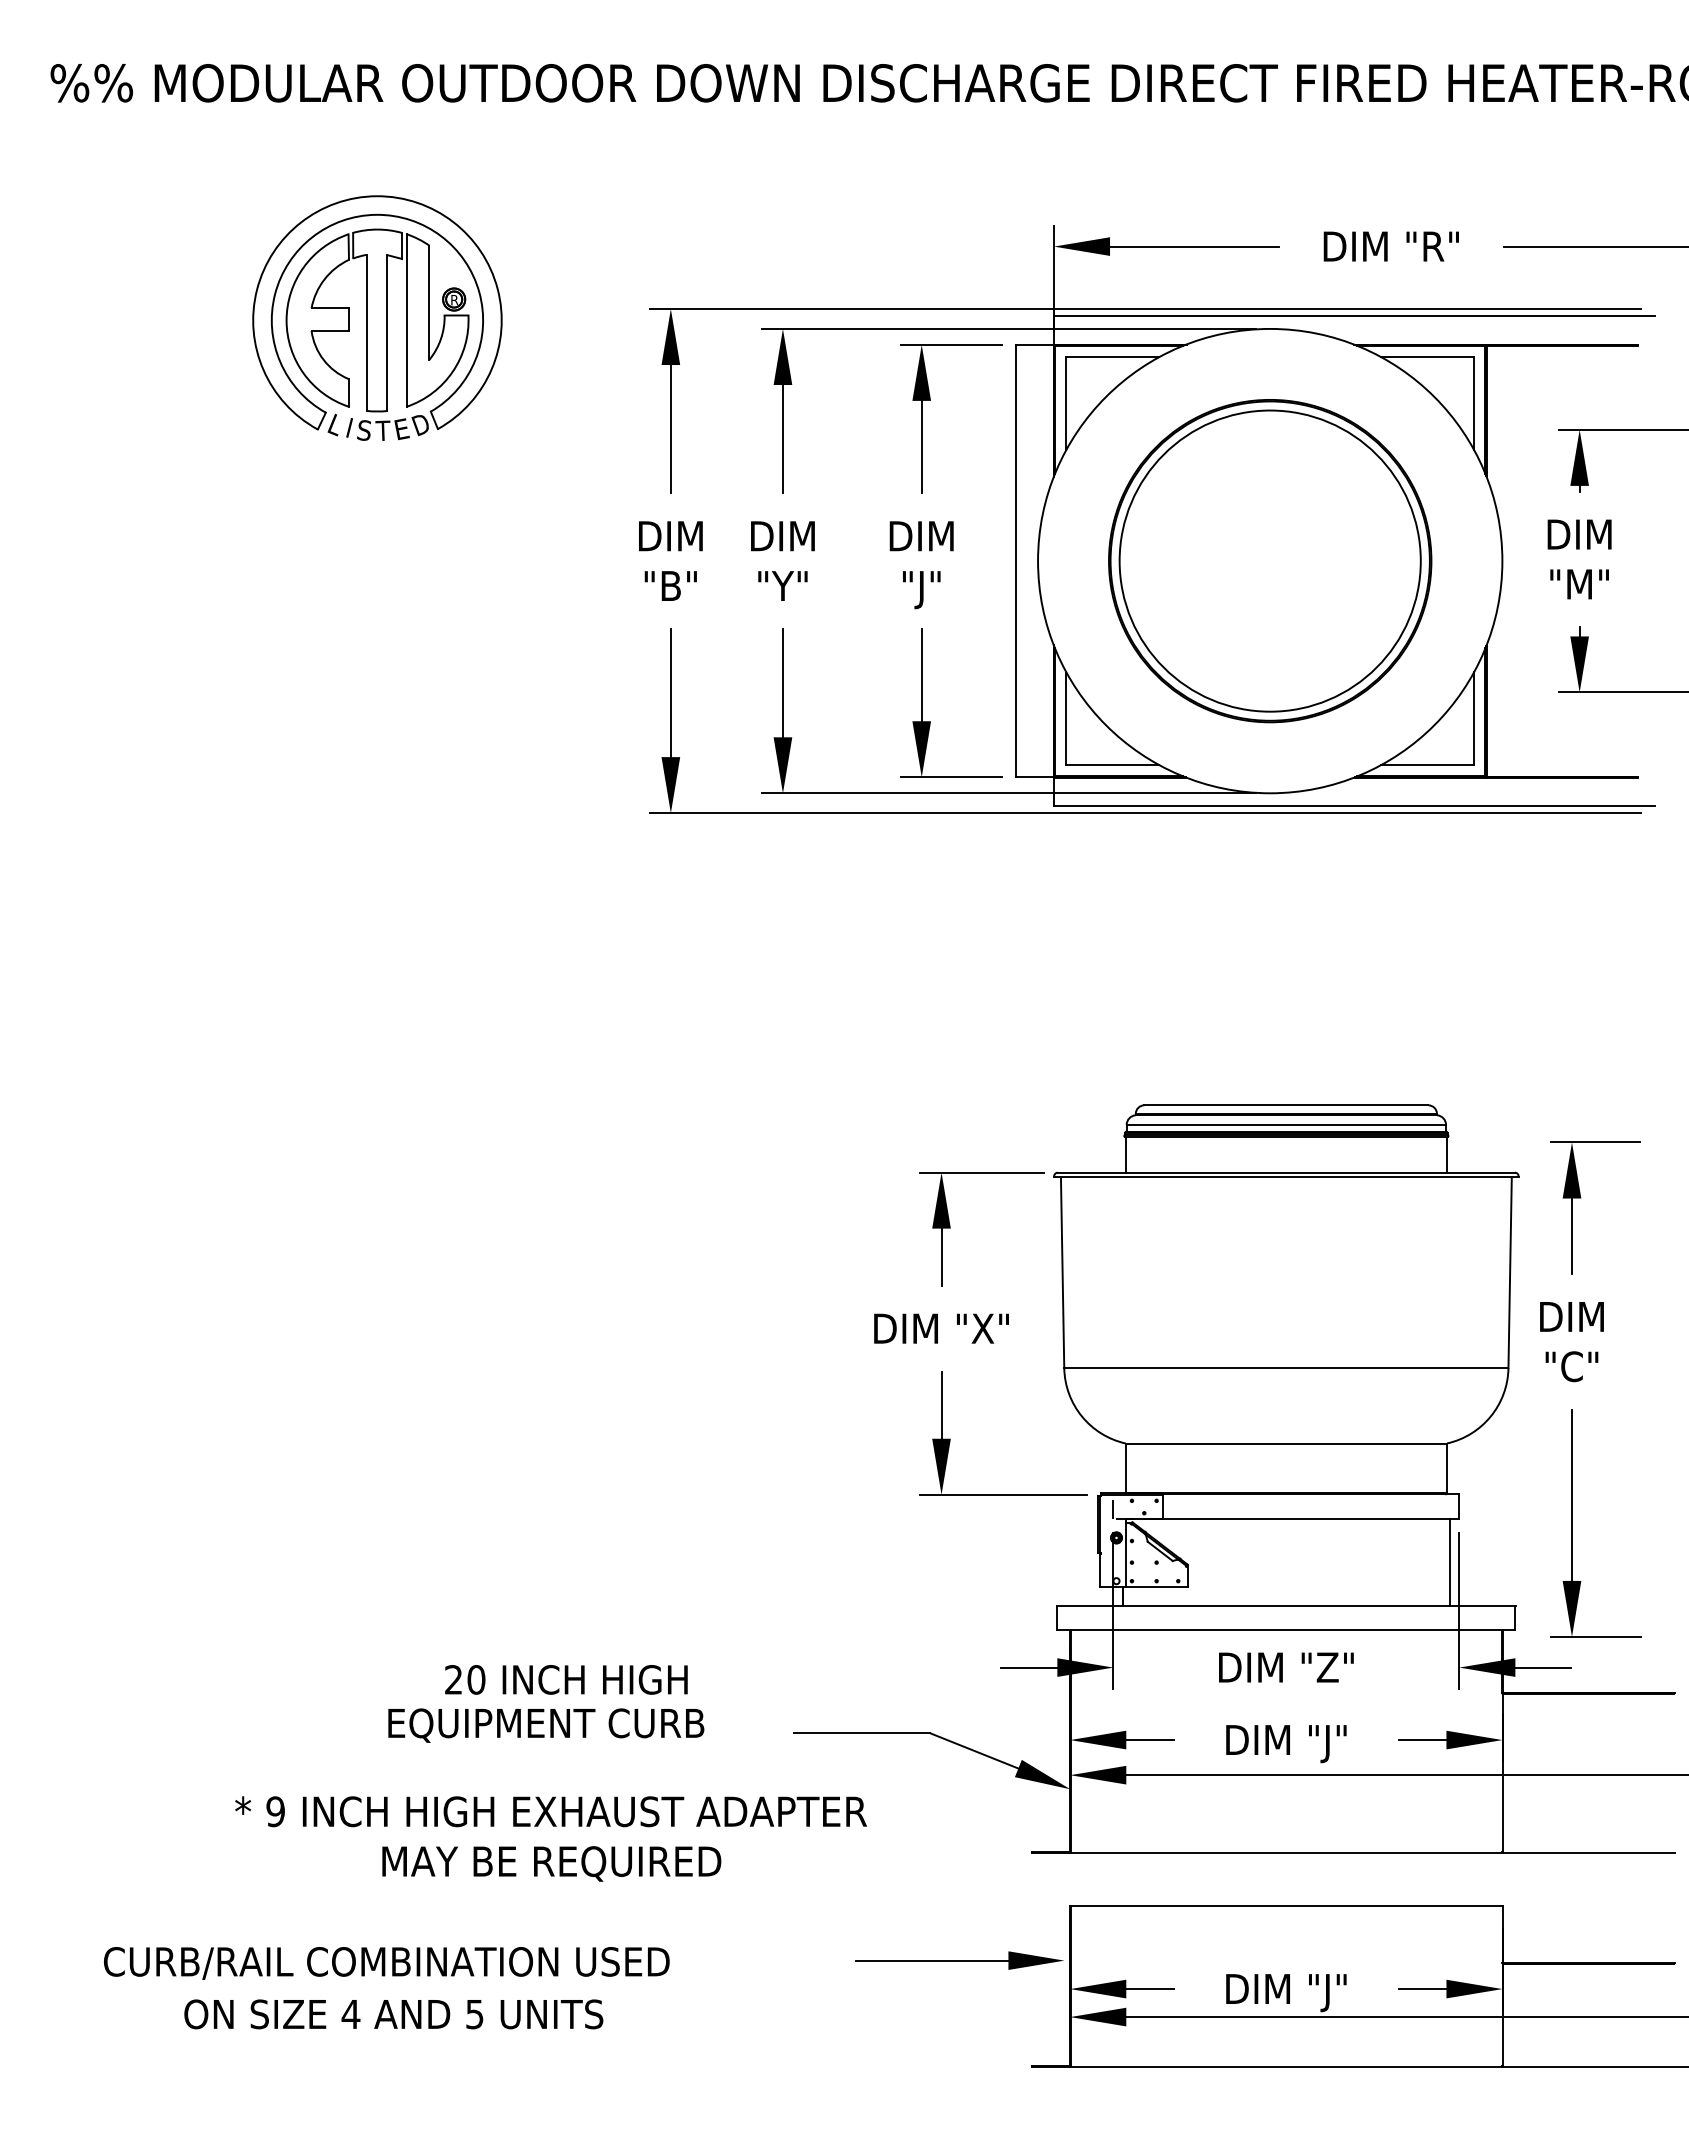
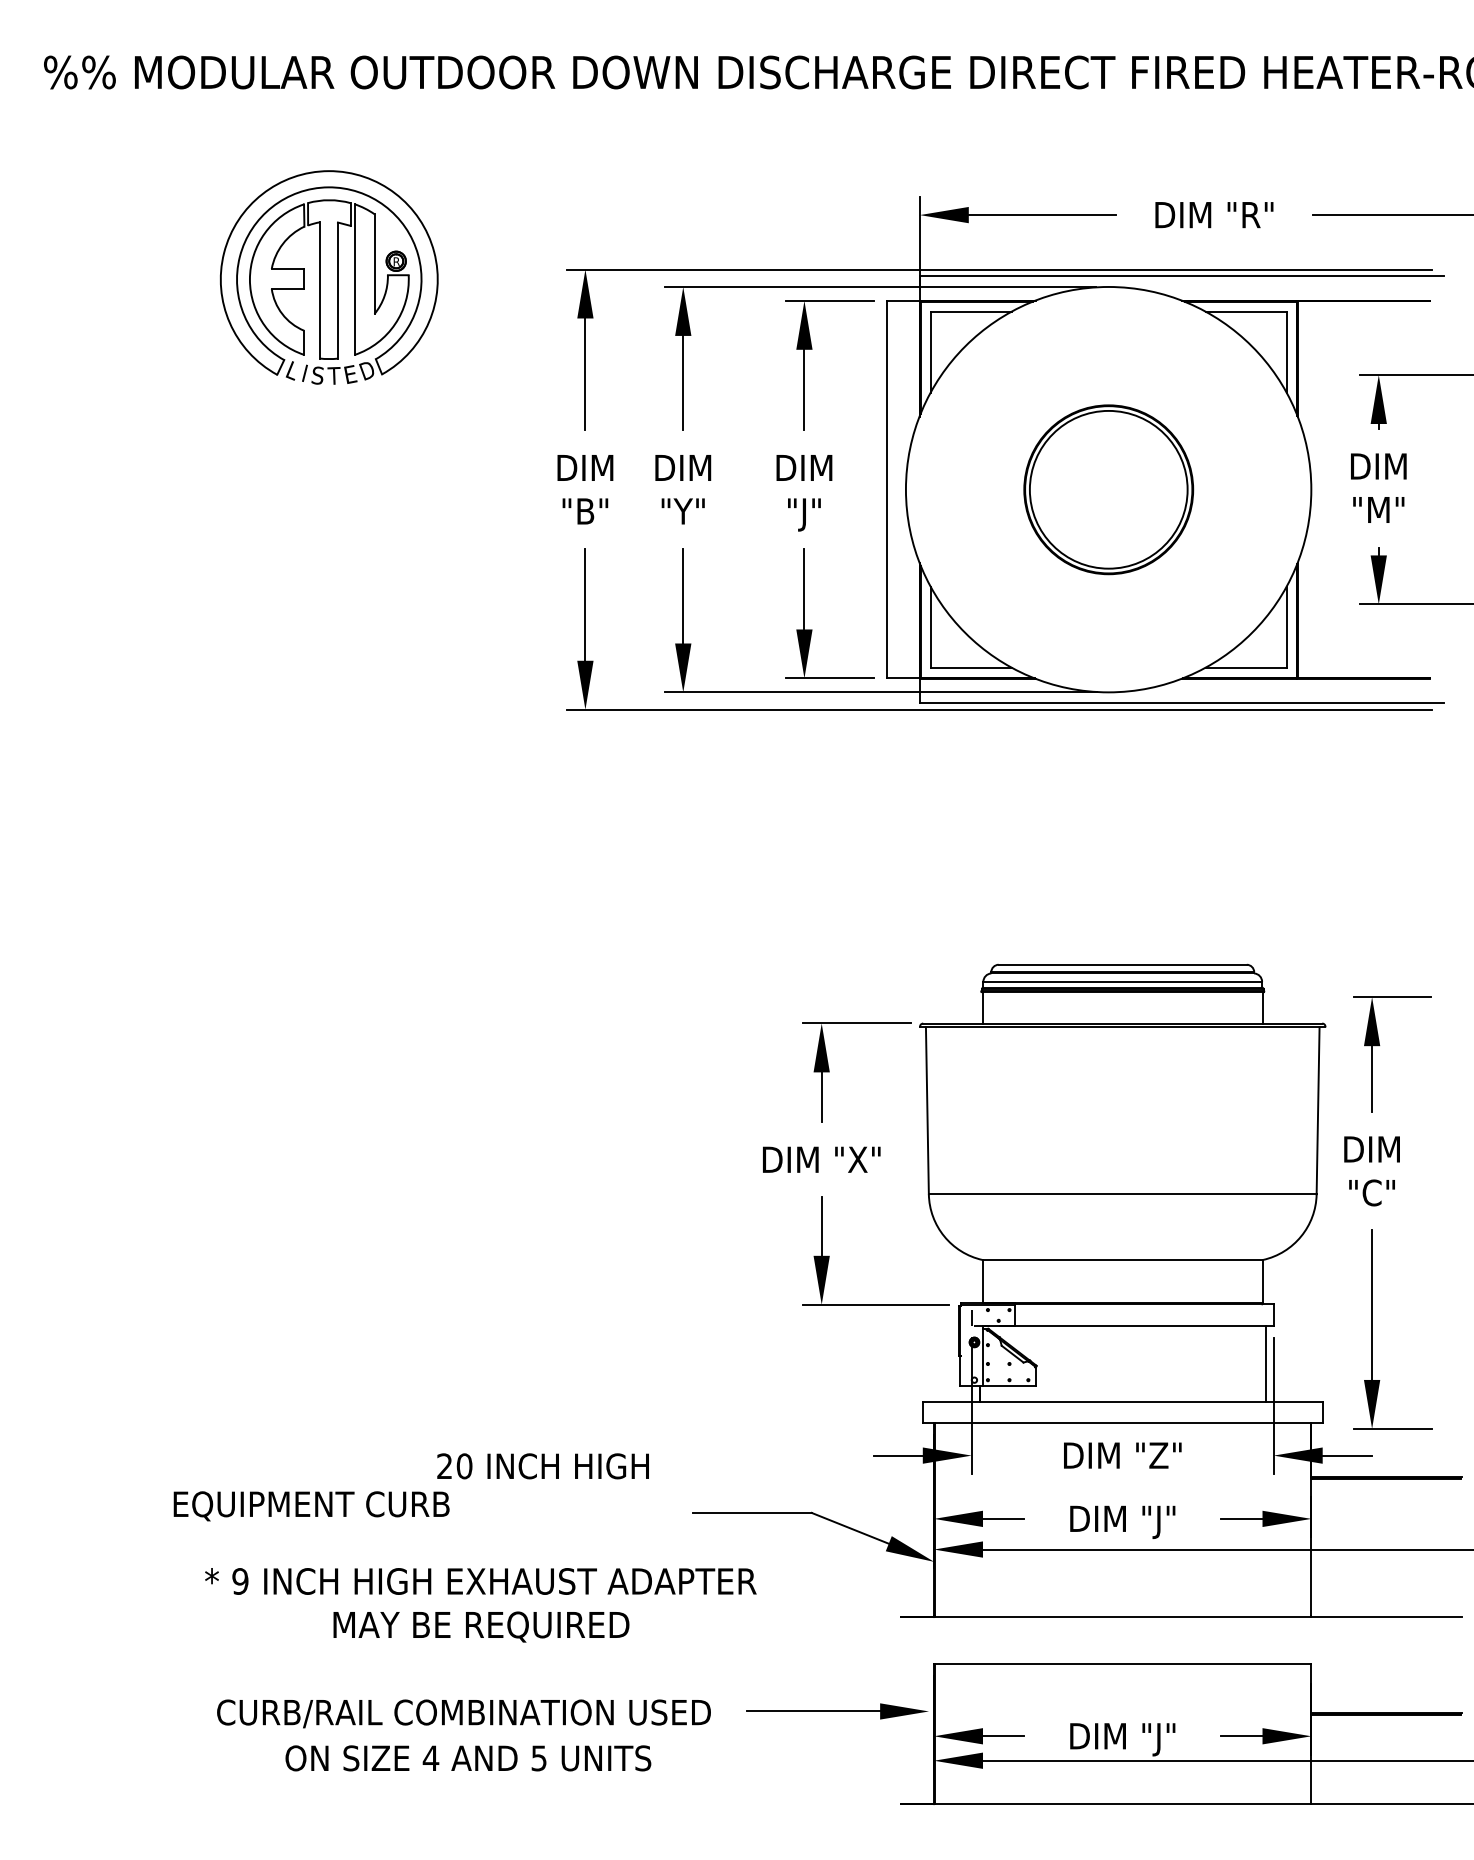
part: (1270, 561) -> (1108, 490), size x0.6
text: (566, 1679) -> (543, 1466), moved
text: (546, 1725) -> (311, 1506), moved
text: (386, 1963) -> (463, 1713), moved
text: (393, 2014) -> (468, 1758), moved

